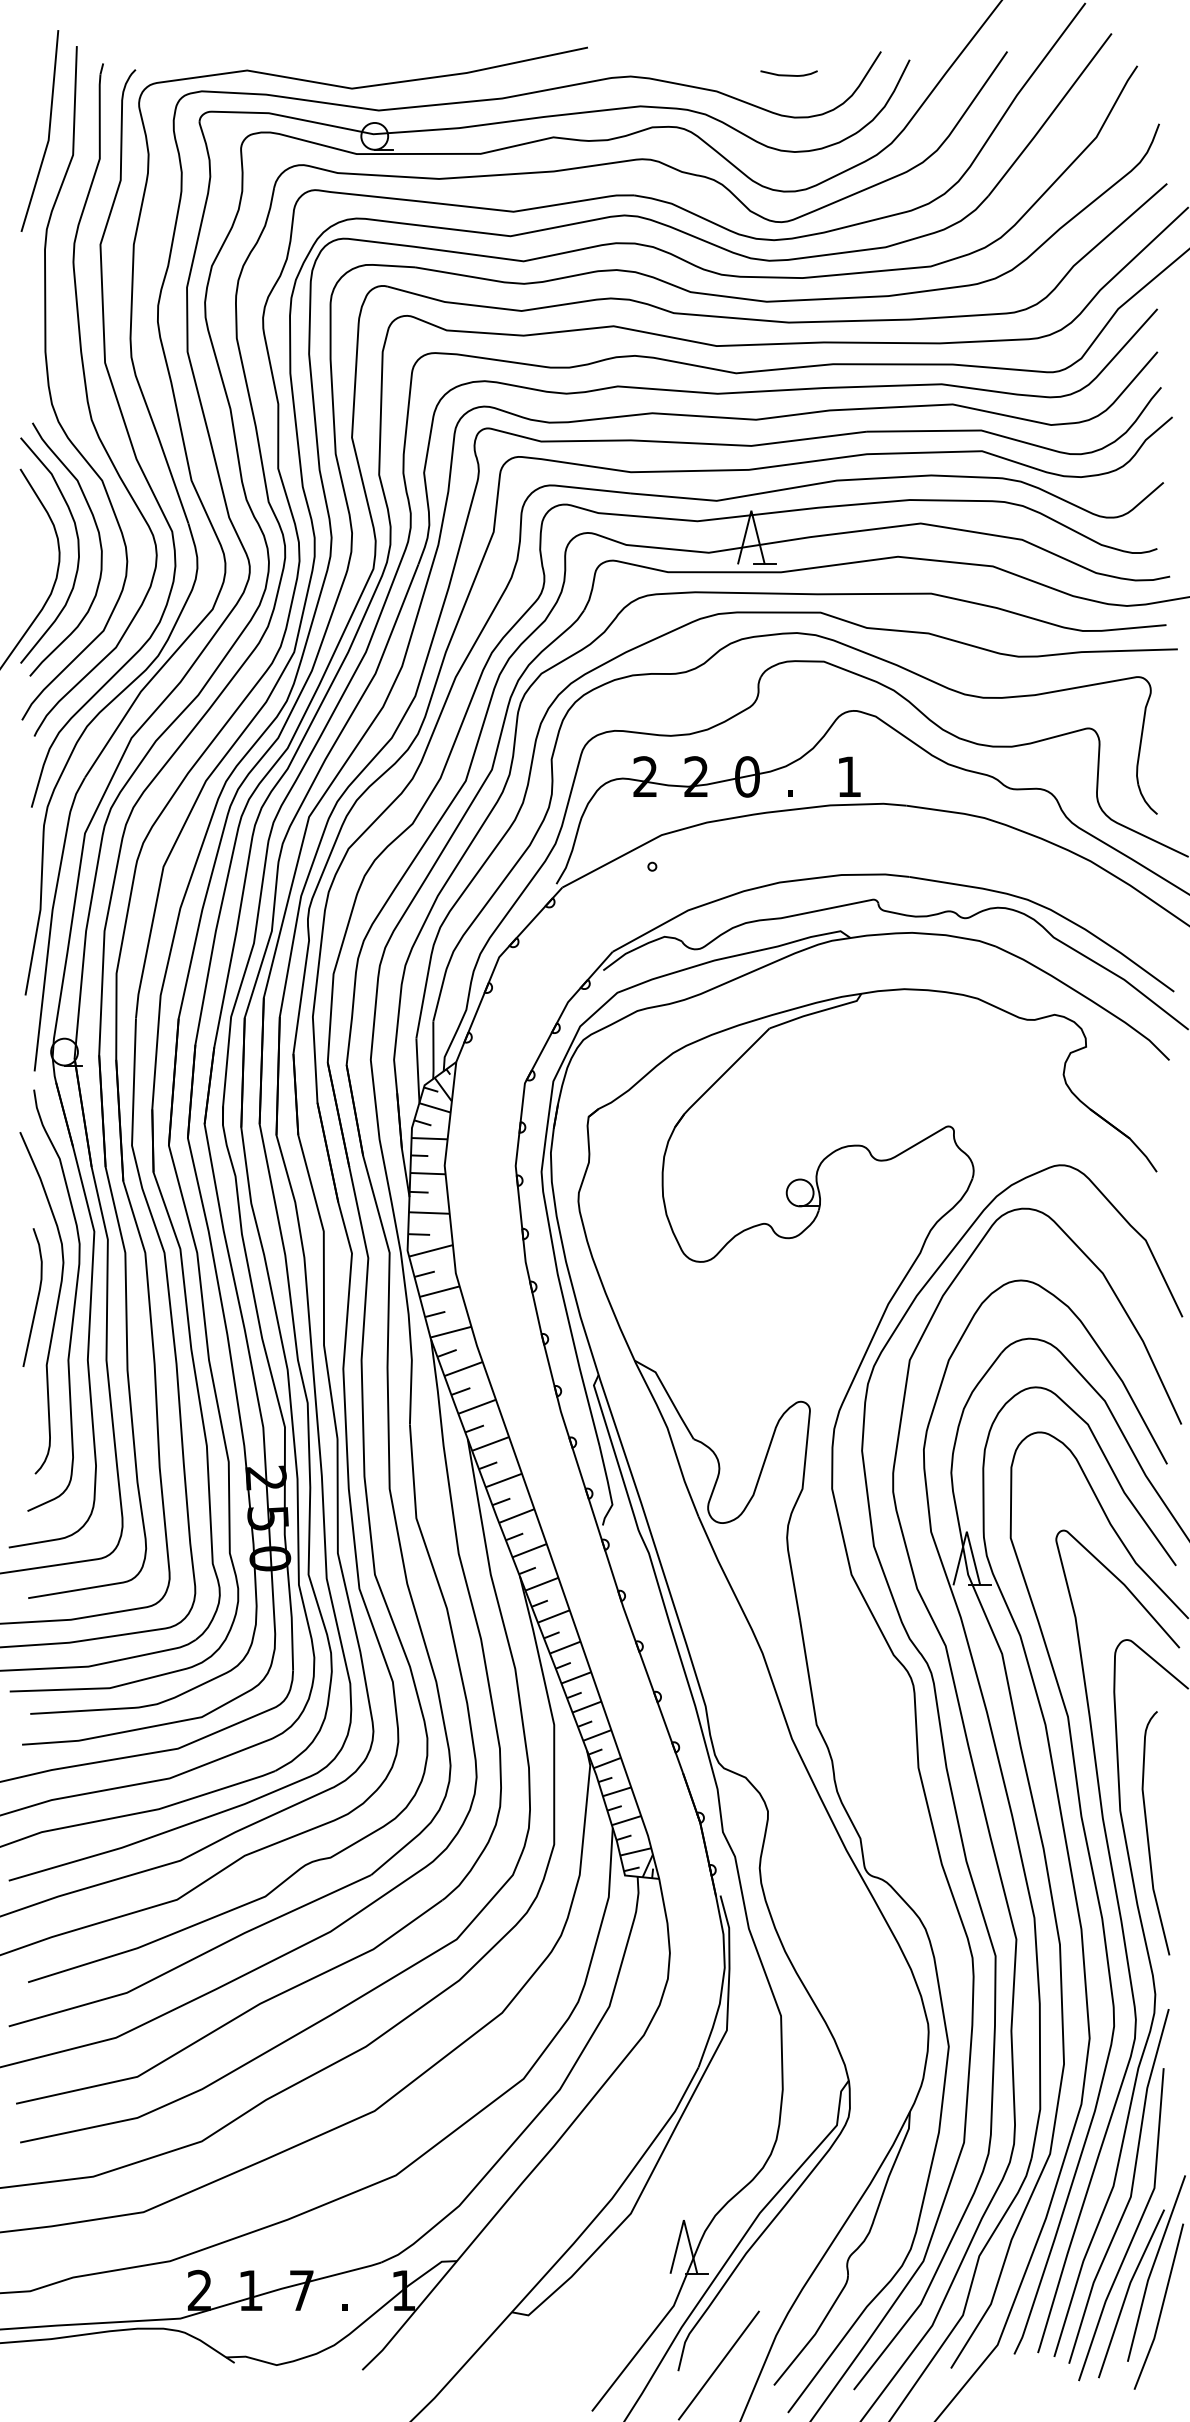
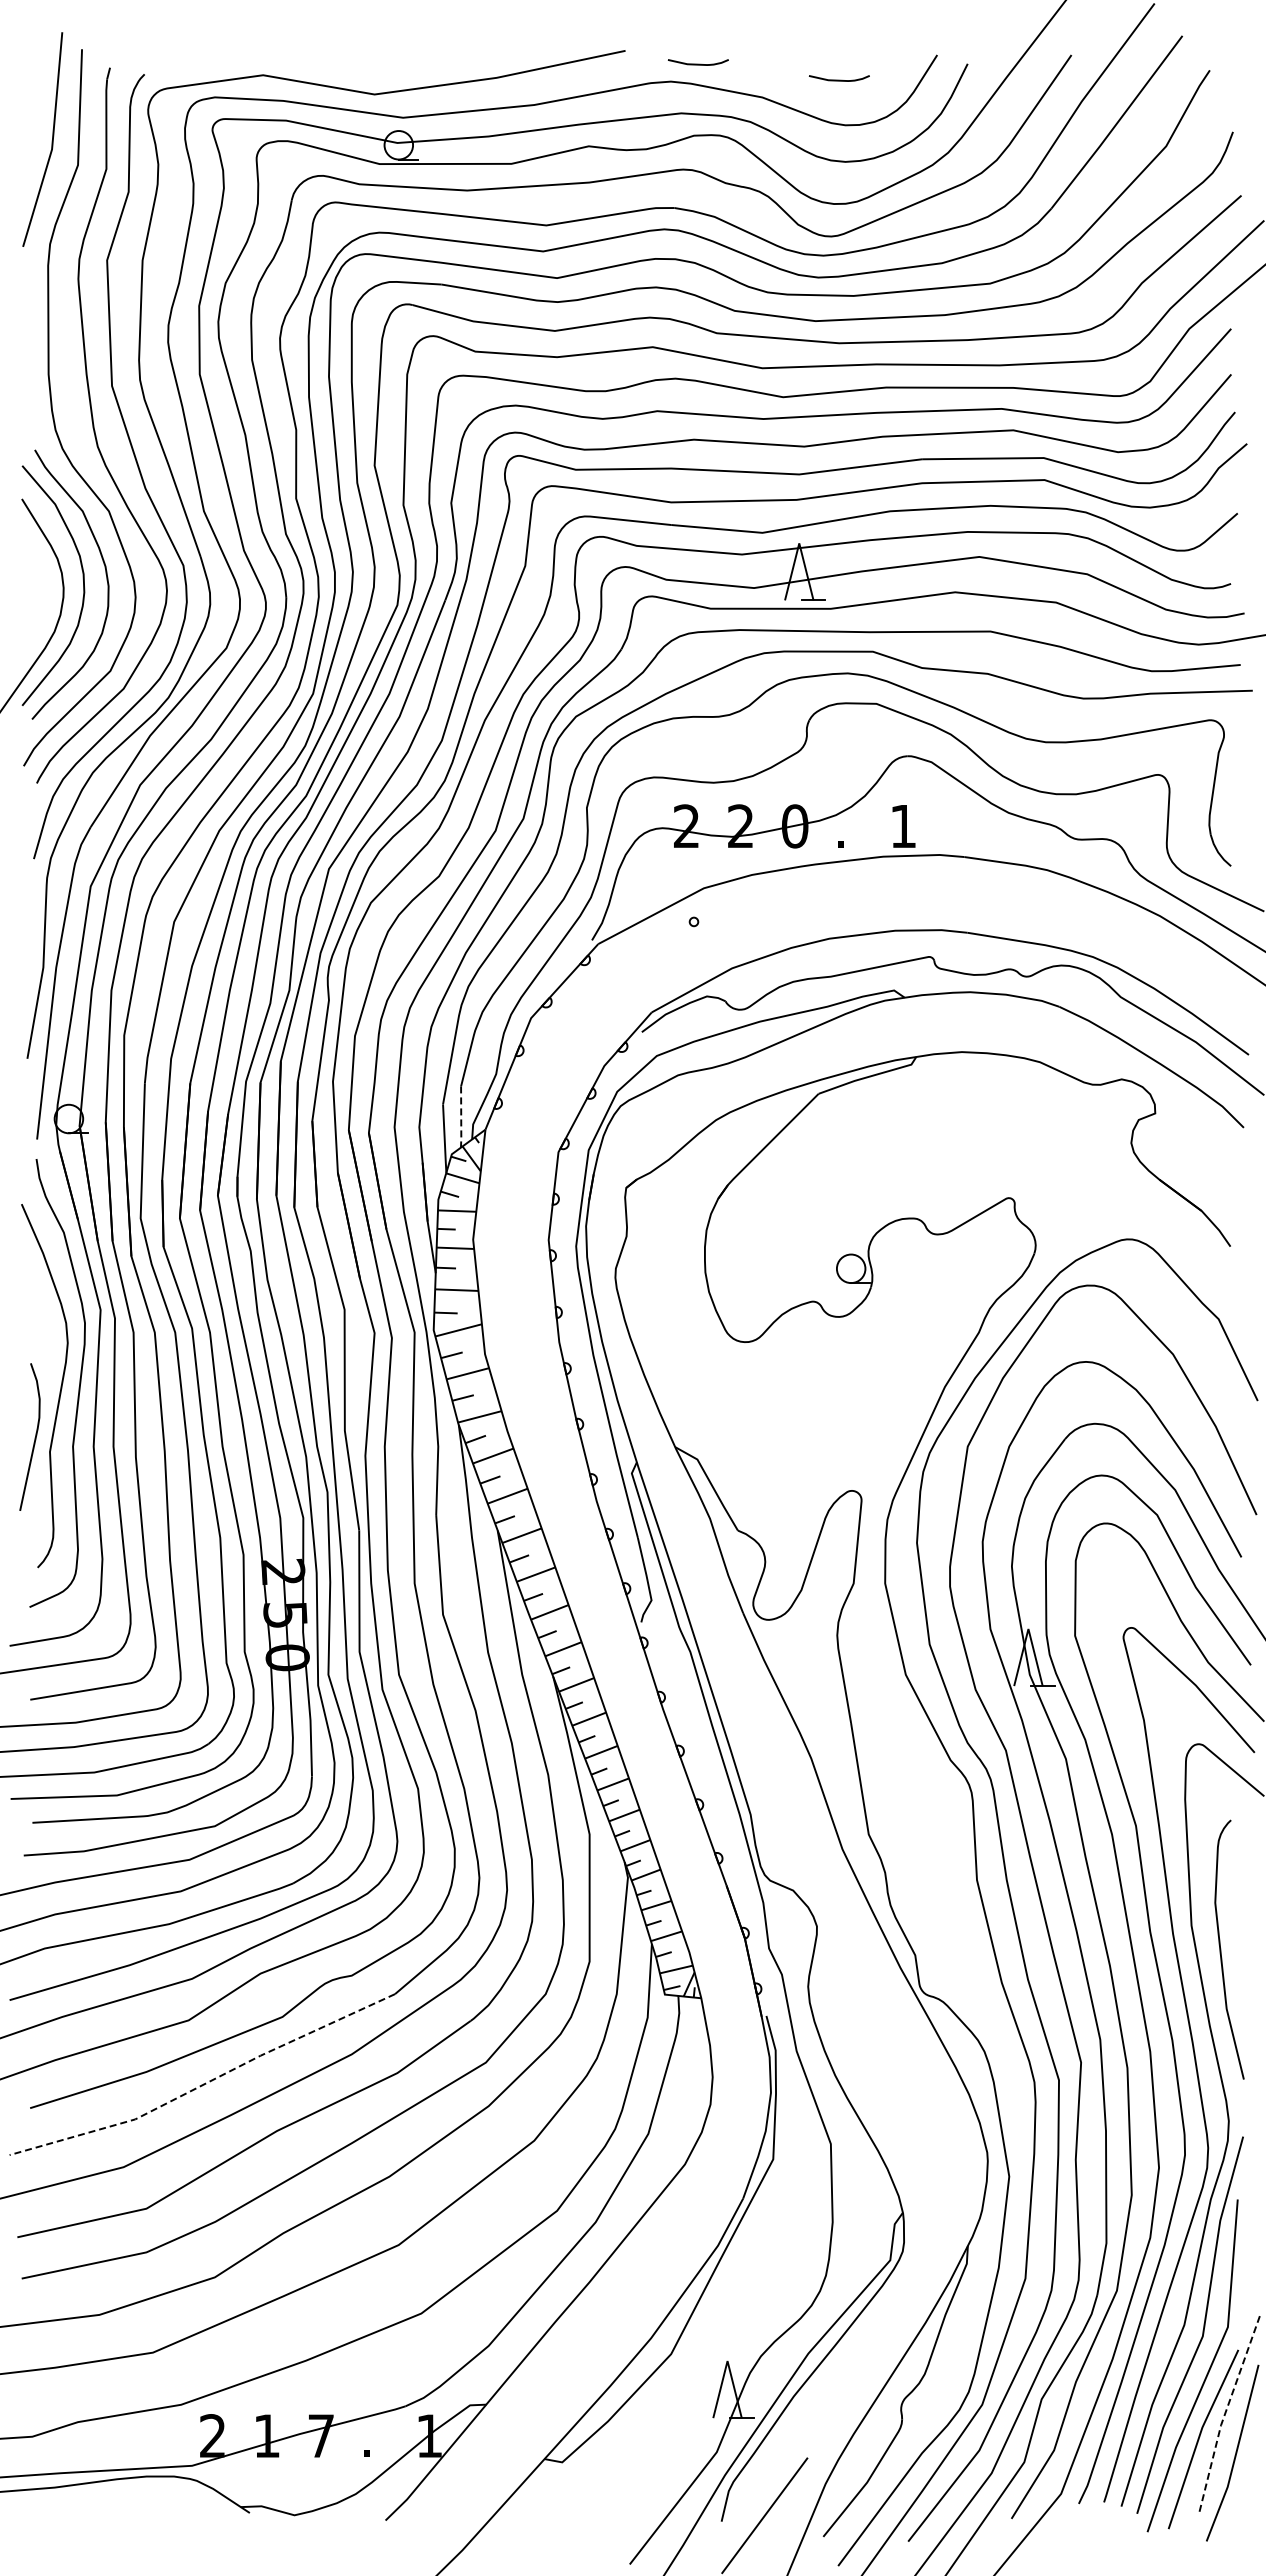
curve: (656, 59) -> (698, 63), added
line: (433, 1050) -> (461, 1117), solid -> dashed
curve: (36, 1297) -> (34, 1437), moved
line: (192, 1959) -> (205, 2083), solid -> dashed
line: (1152, 2268) -> (1225, 2412), solid -> dashed

